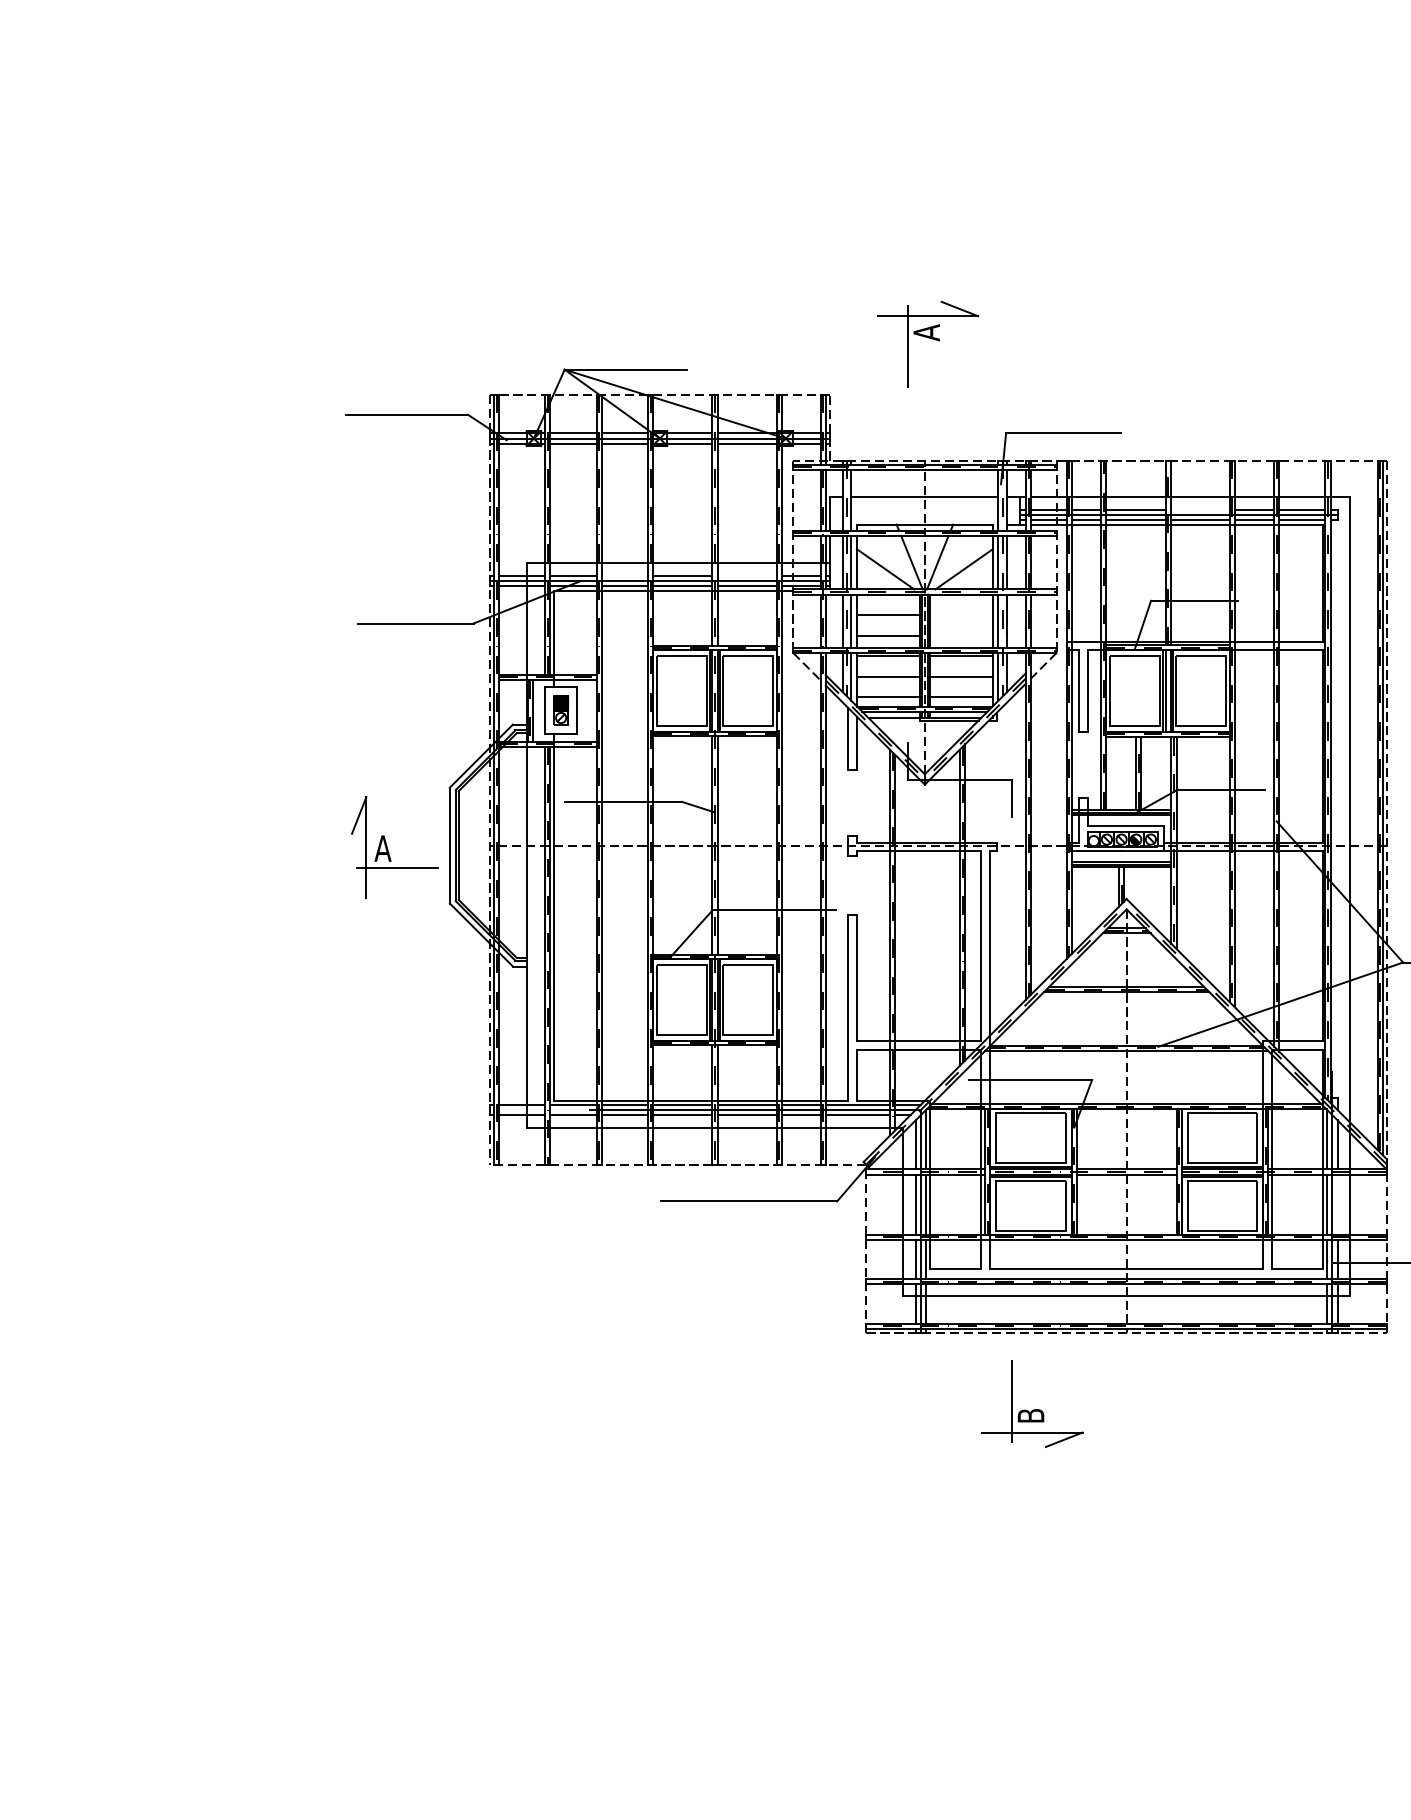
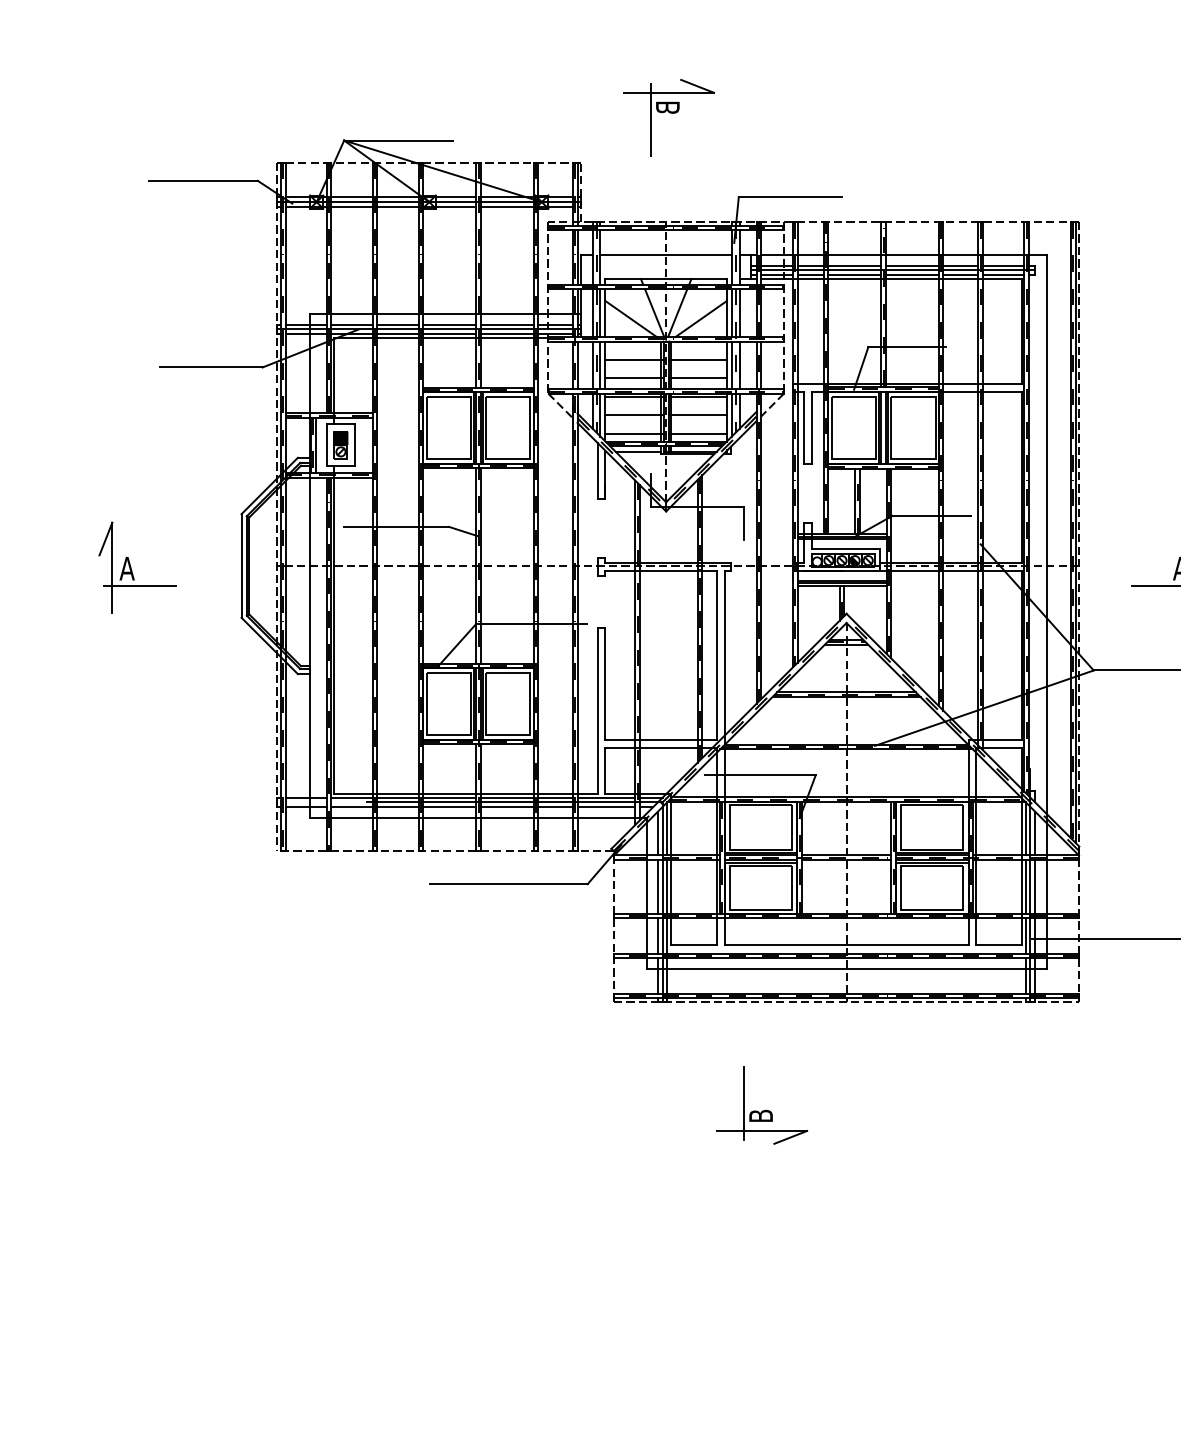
text: (926, 332) -> (667, 107), A -> B
line: (1199, 509) -> (911, 265), added
line: (624, 575) -> (397, 324), added
line: (746, 575) -> (506, 324), added
line: (959, 615) -> (697, 360), added
line: (959, 635) -> (697, 378), added
part: (388, 849) -> (132, 569), moved
line: (1337, 1204) -> (1035, 886), added
part: (1033, 1409) -> (763, 1110), moved

